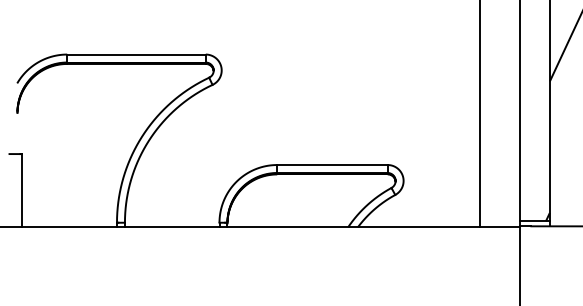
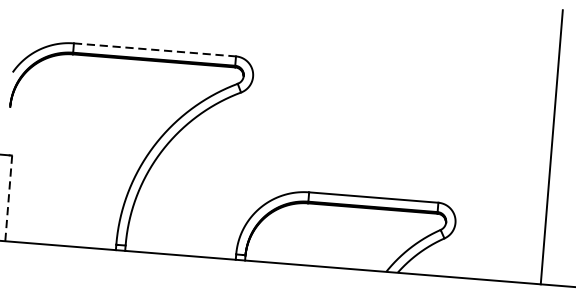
line: (137, 54) -> (156, 49), solid -> dashed
line: (22, 190) -> (8, 198), solid -> dashed

